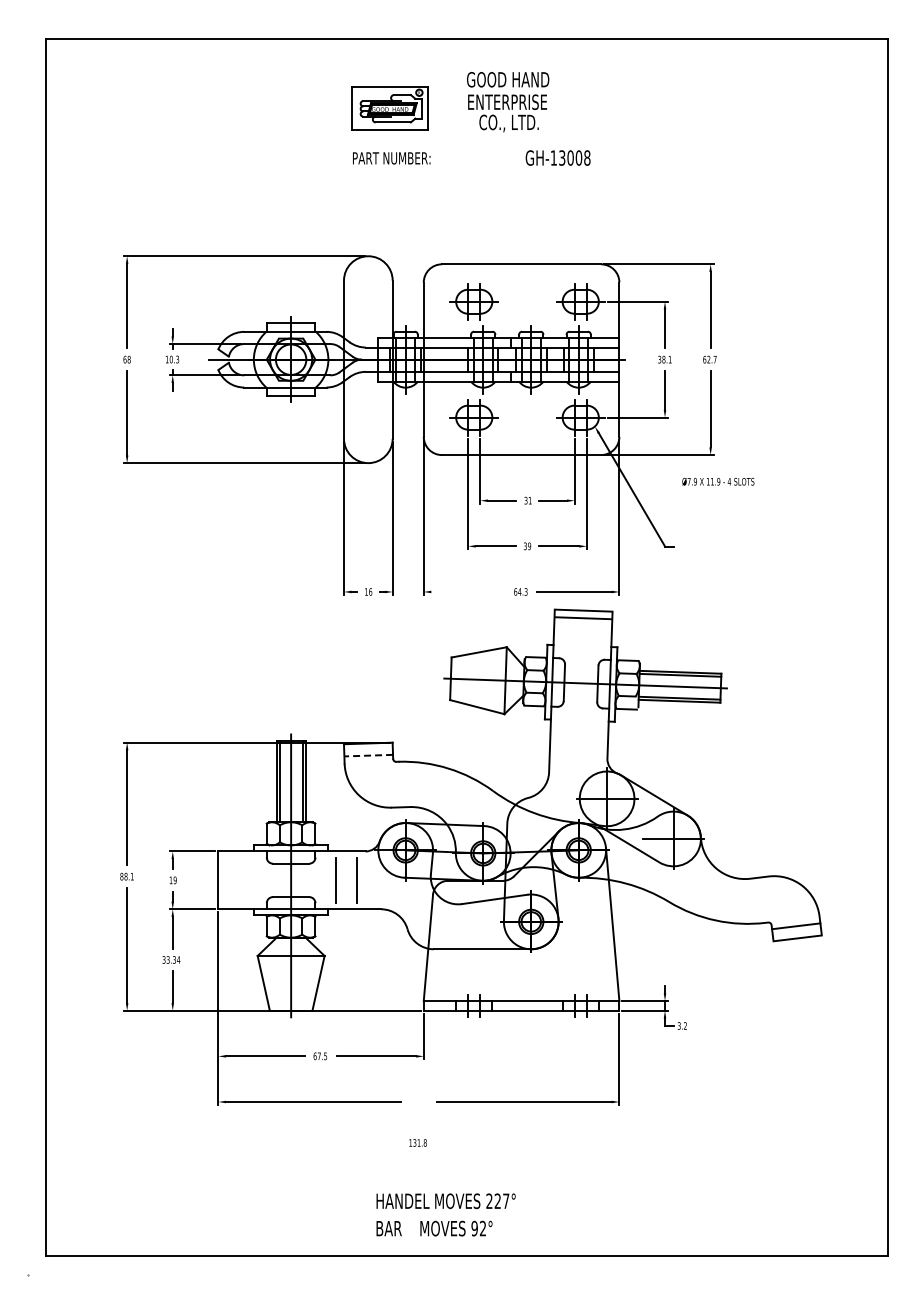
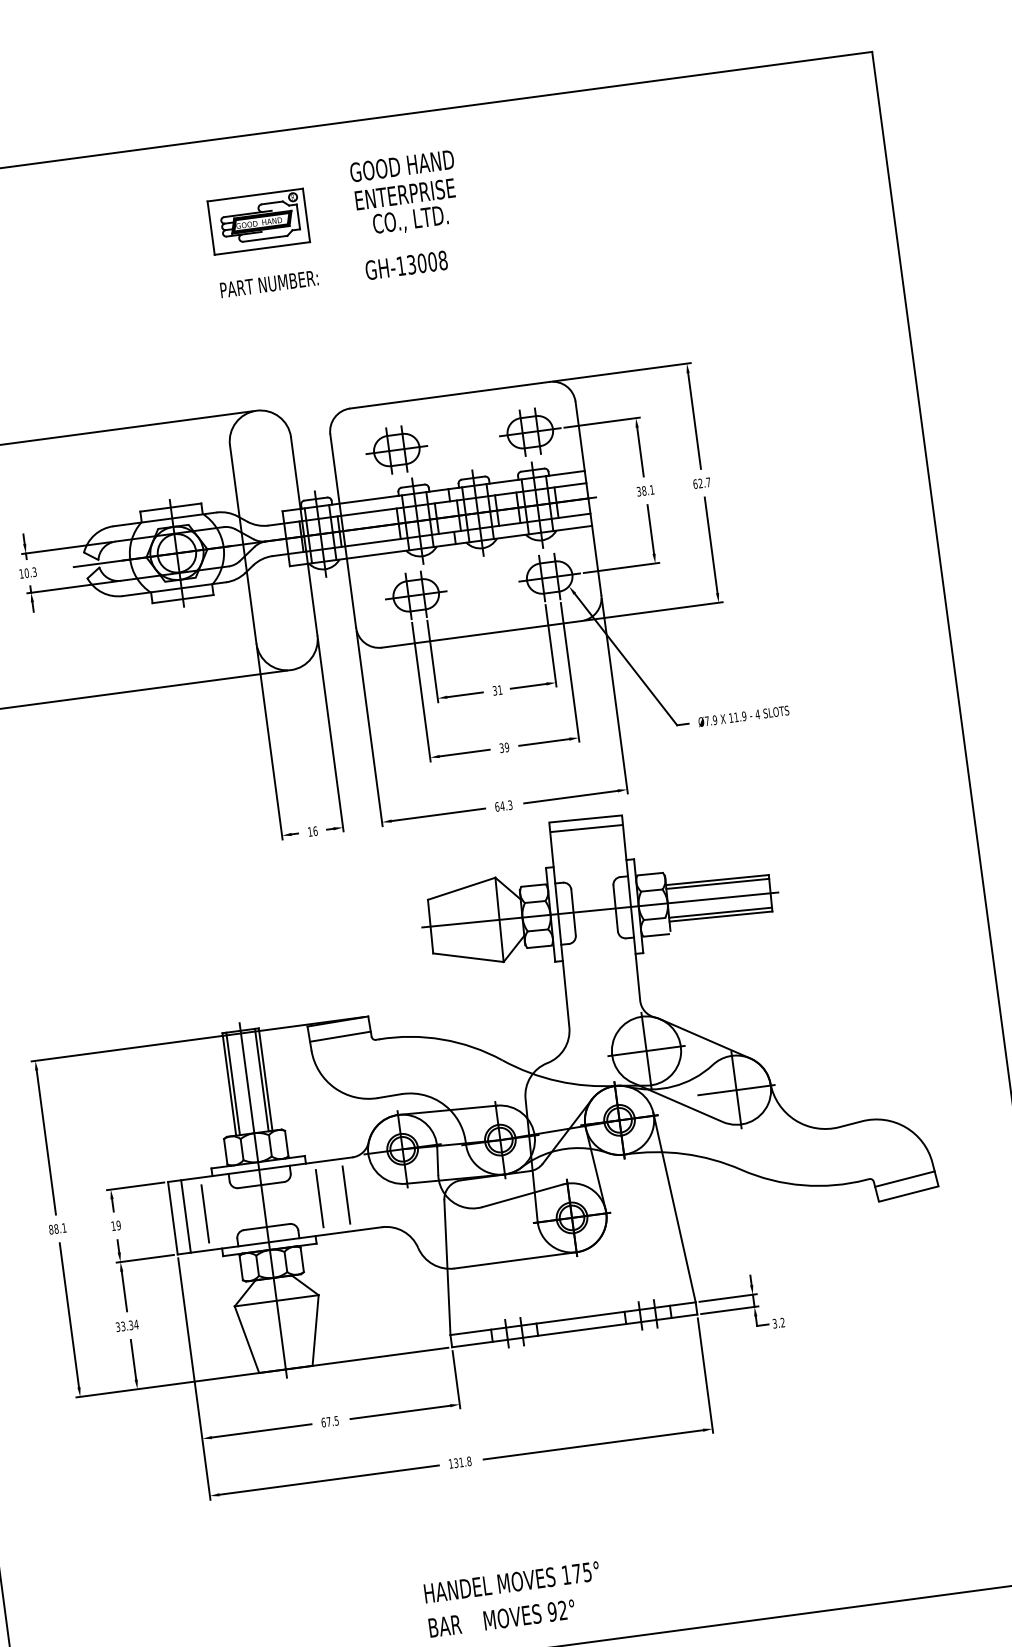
text: (557, 157) -> (405, 264), moved
text: (718, 481) -> (743, 716), moved
line: (468, 591) -> (438, 814), added
line: (368, 755) -> (340, 1036), dashed -> solid
line: (228, 880) -> (185, 1216), added
line: (244, 880) -> (205, 1214), added
text: (417, 1142) -> (459, 1462), moved
text: (497, 1201) -> (576, 1574), 227° -> 175°

